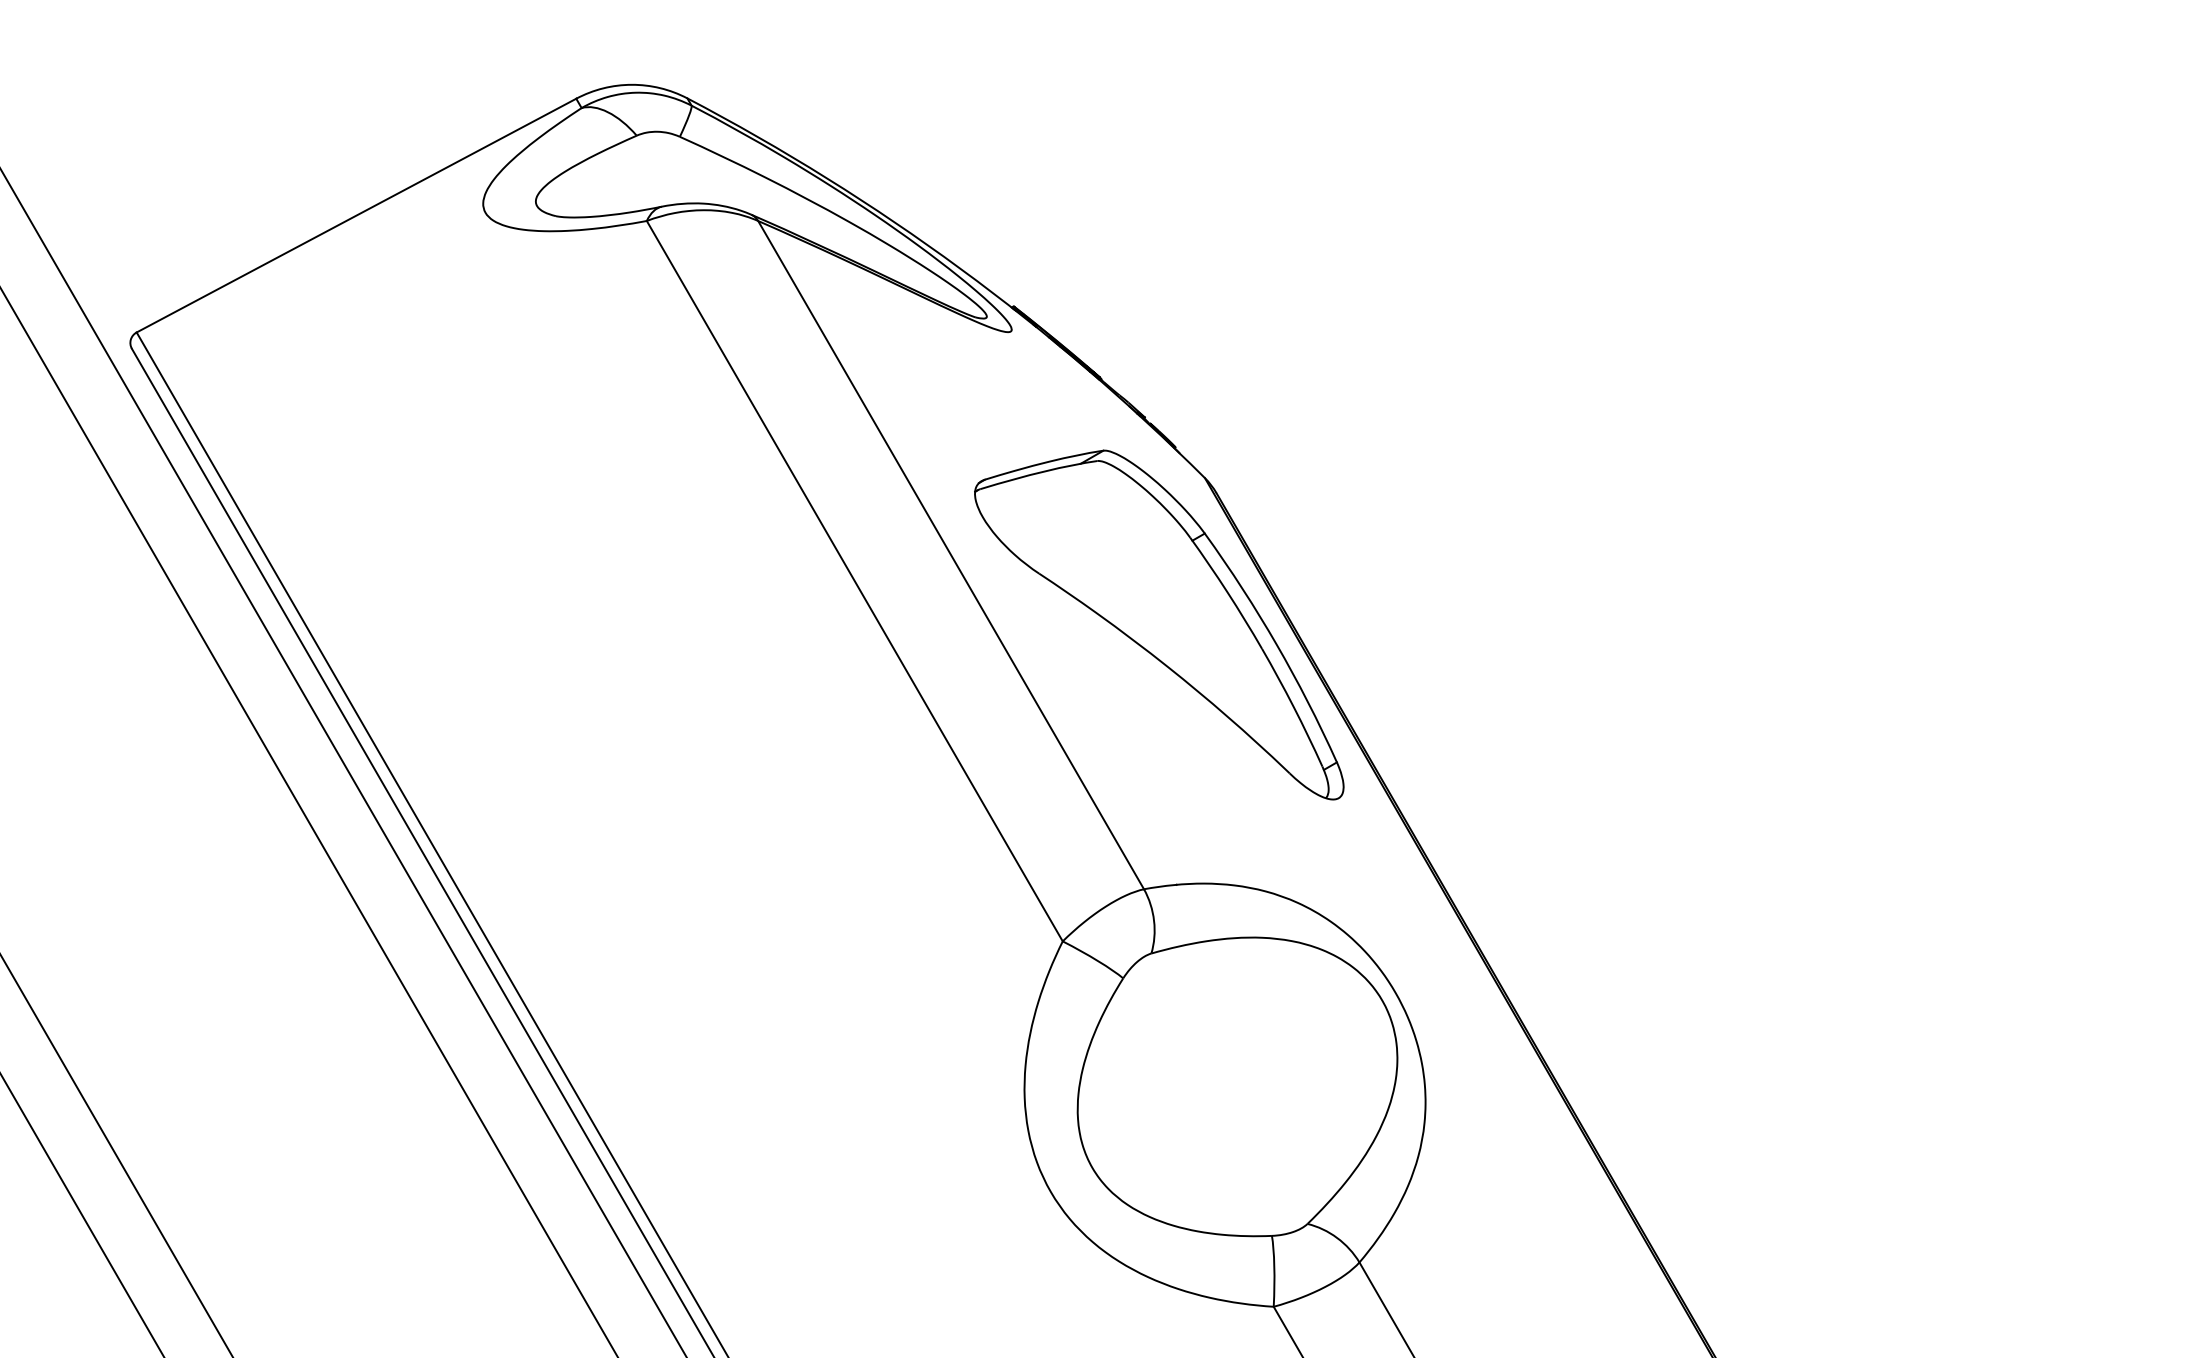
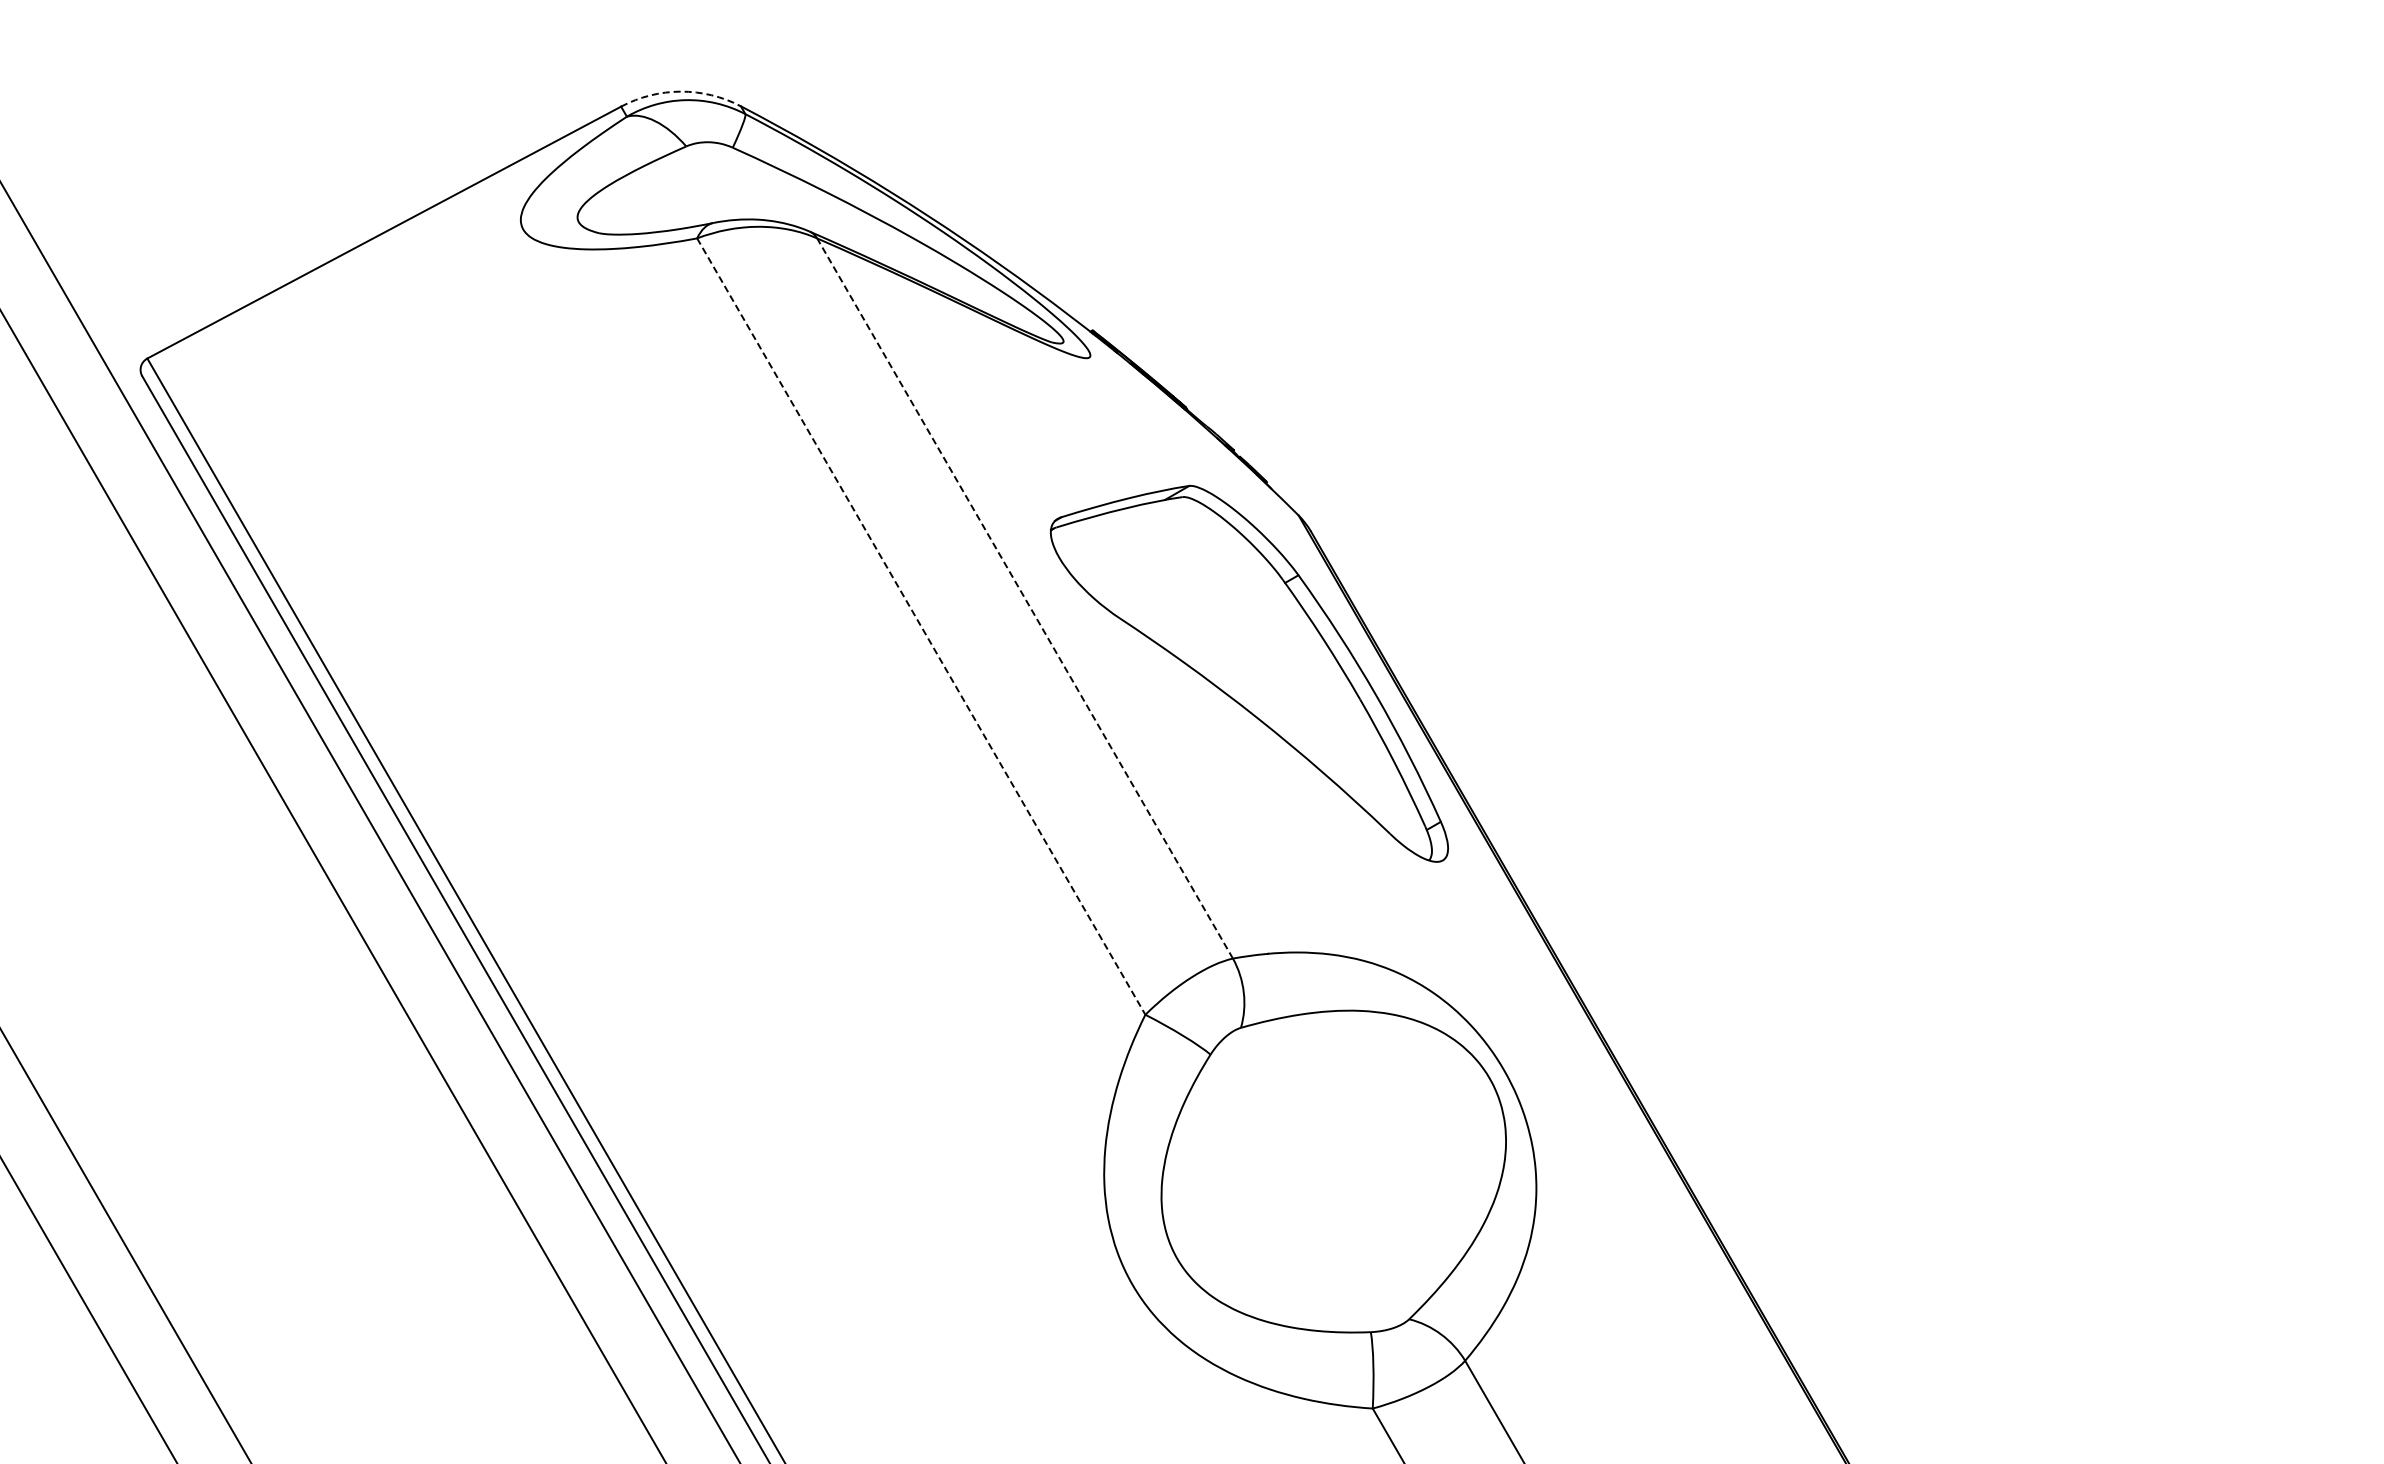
arc: (631, 84) -> (680, 91), solid -> dashed
line: (951, 555) -> (1025, 598), solid -> dashed
line: (855, 582) -> (921, 627), solid -> dashed

